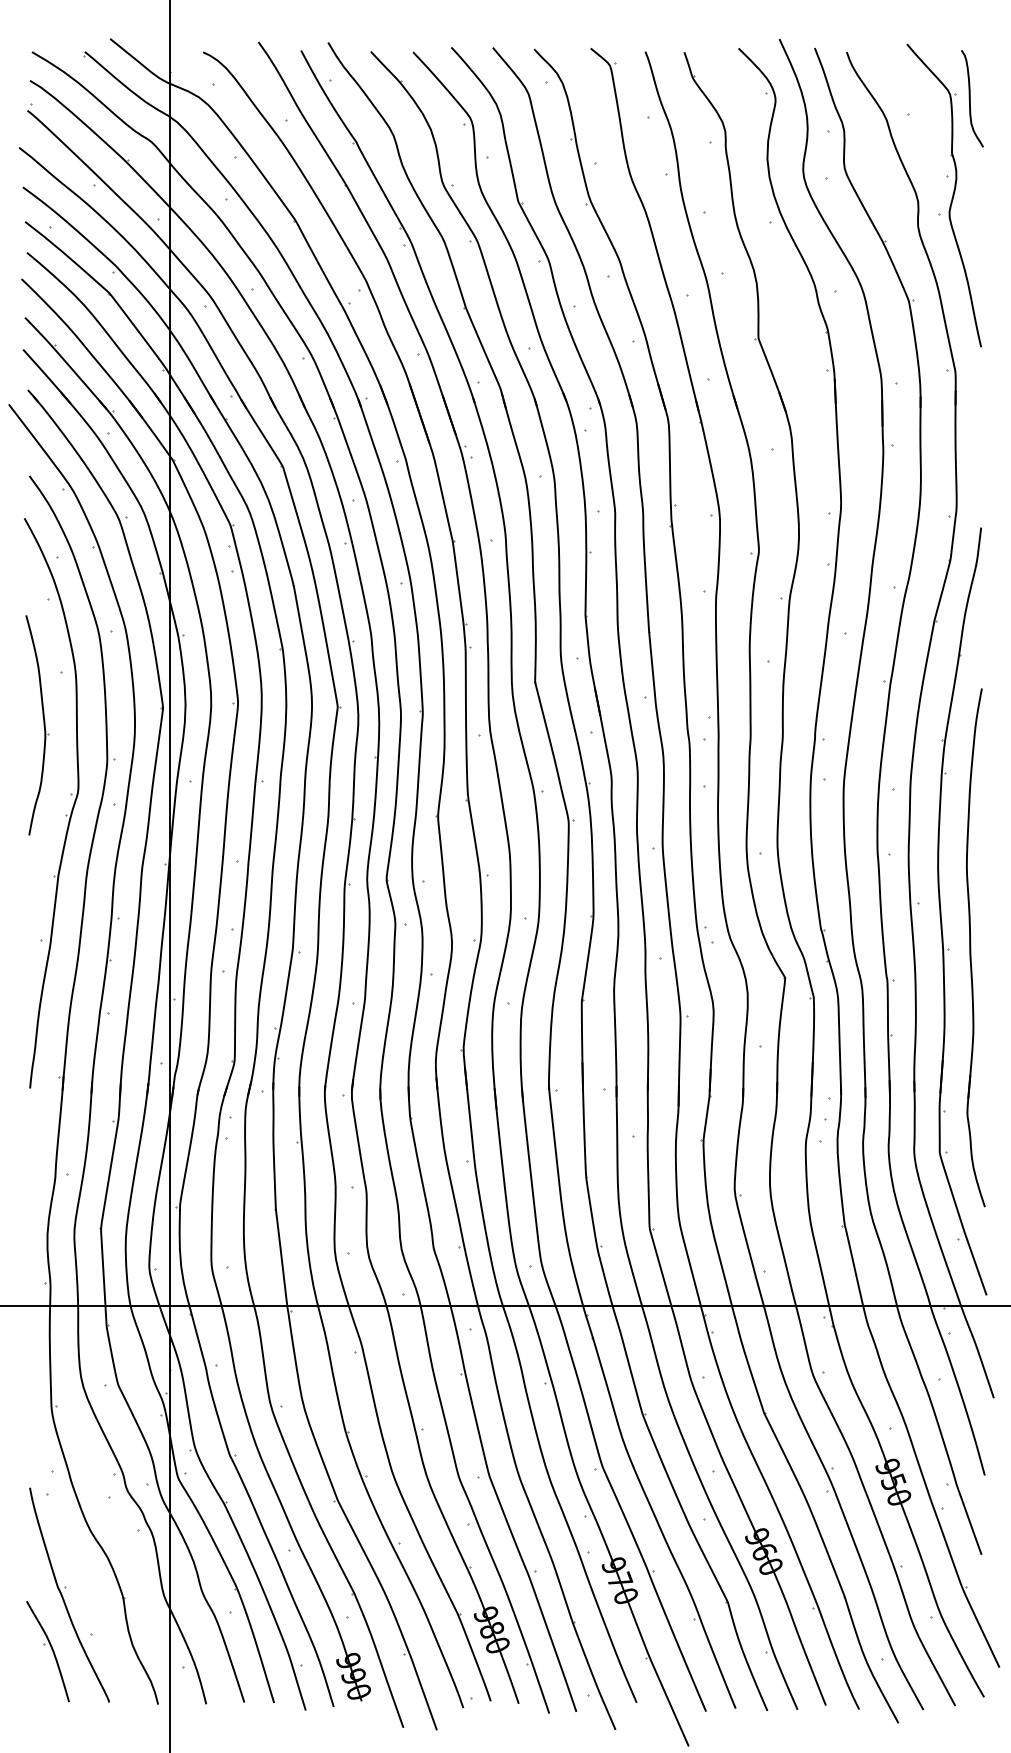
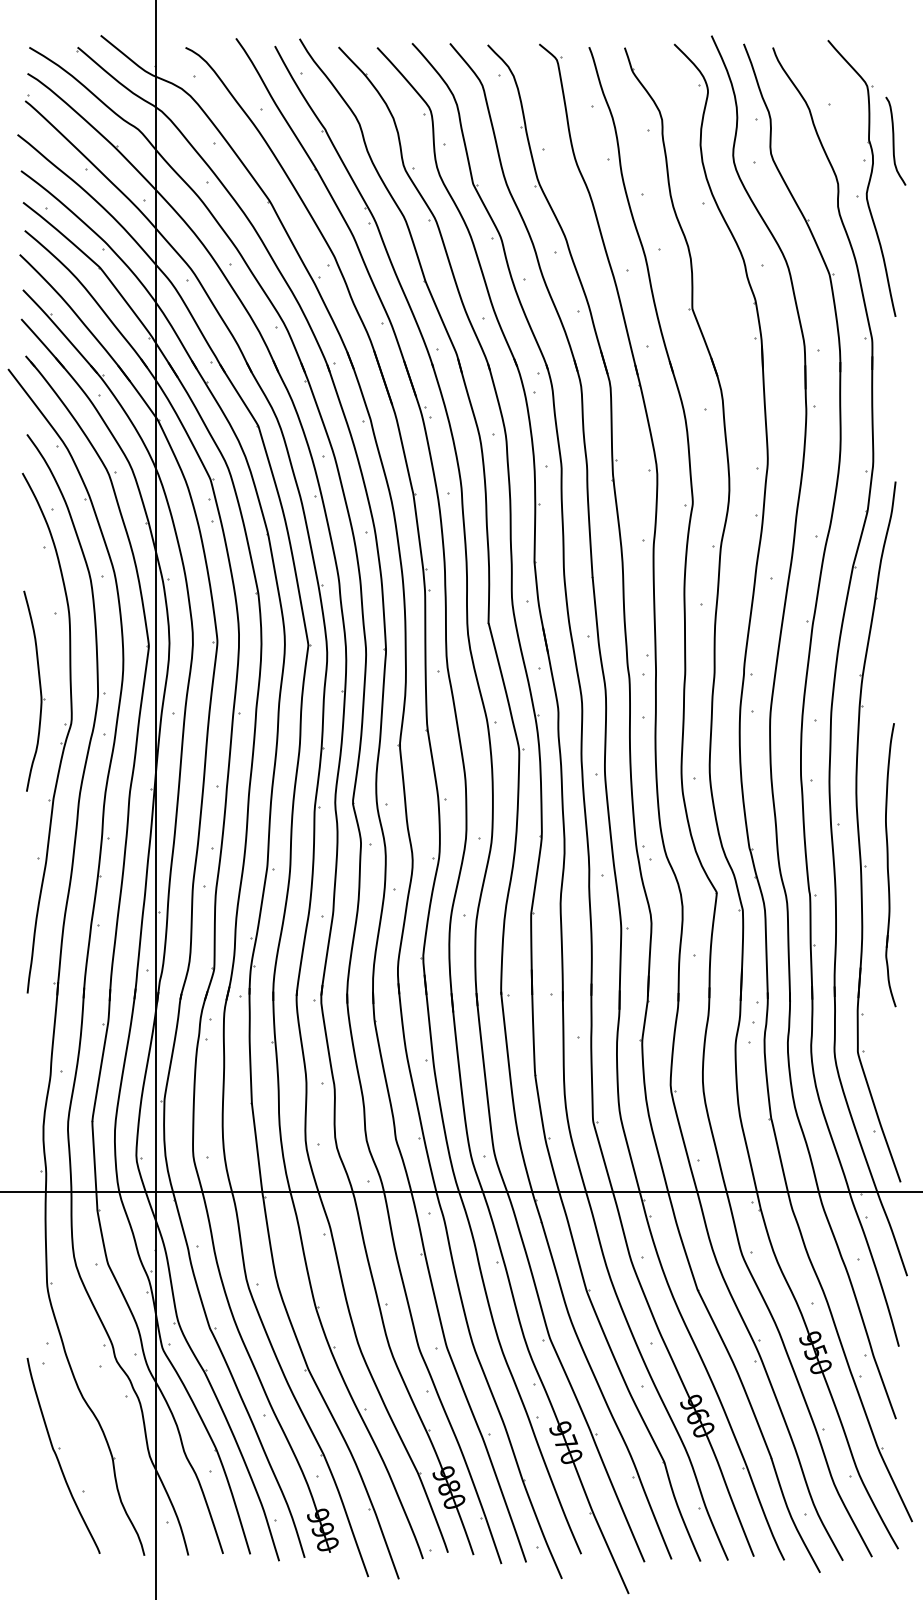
curve: (970, 98) -> (894, 141), moved
part: (37, 725) -> (34, 691), moved
part: (975, 947) -> (890, 864), size x0.6
part: (47, 1651) -> (43, 1507), removed

